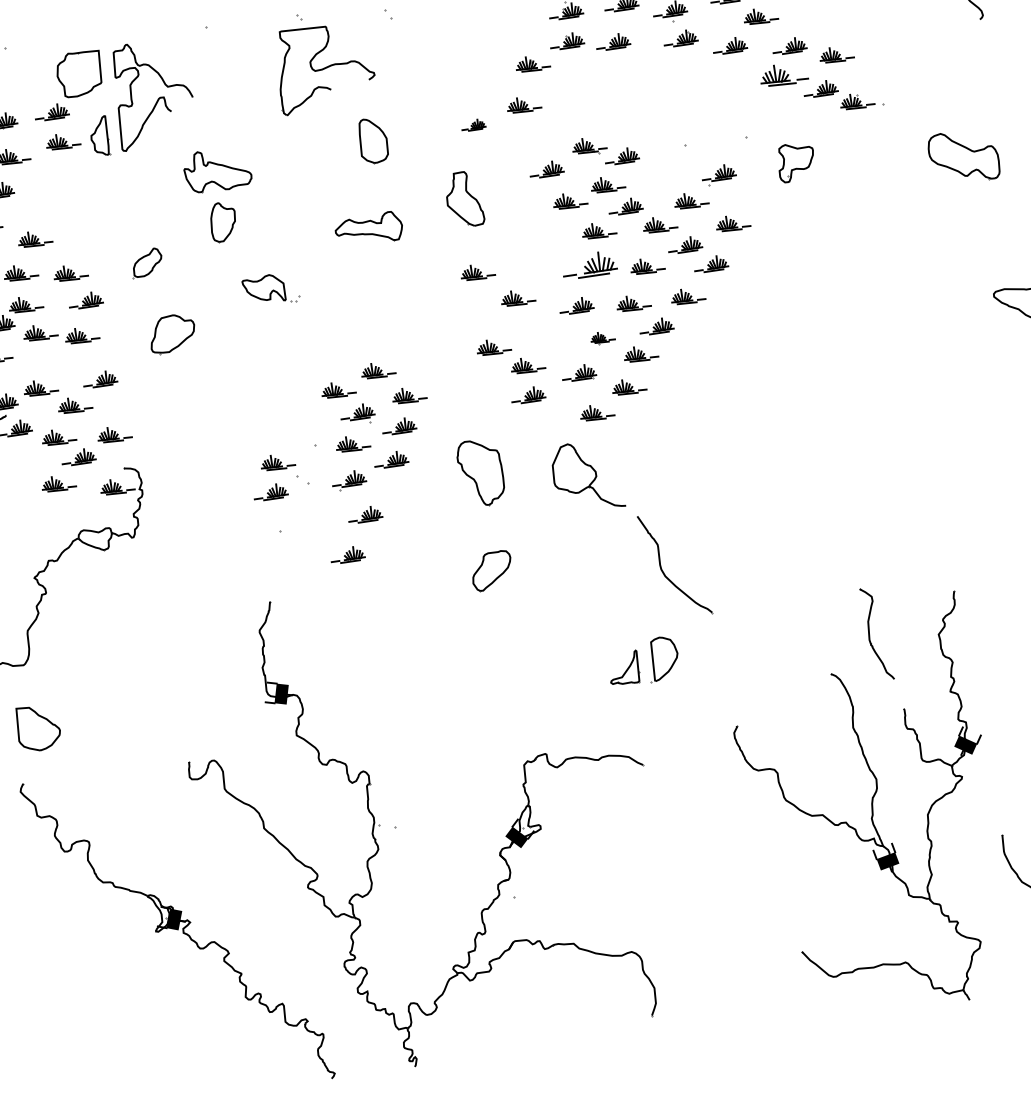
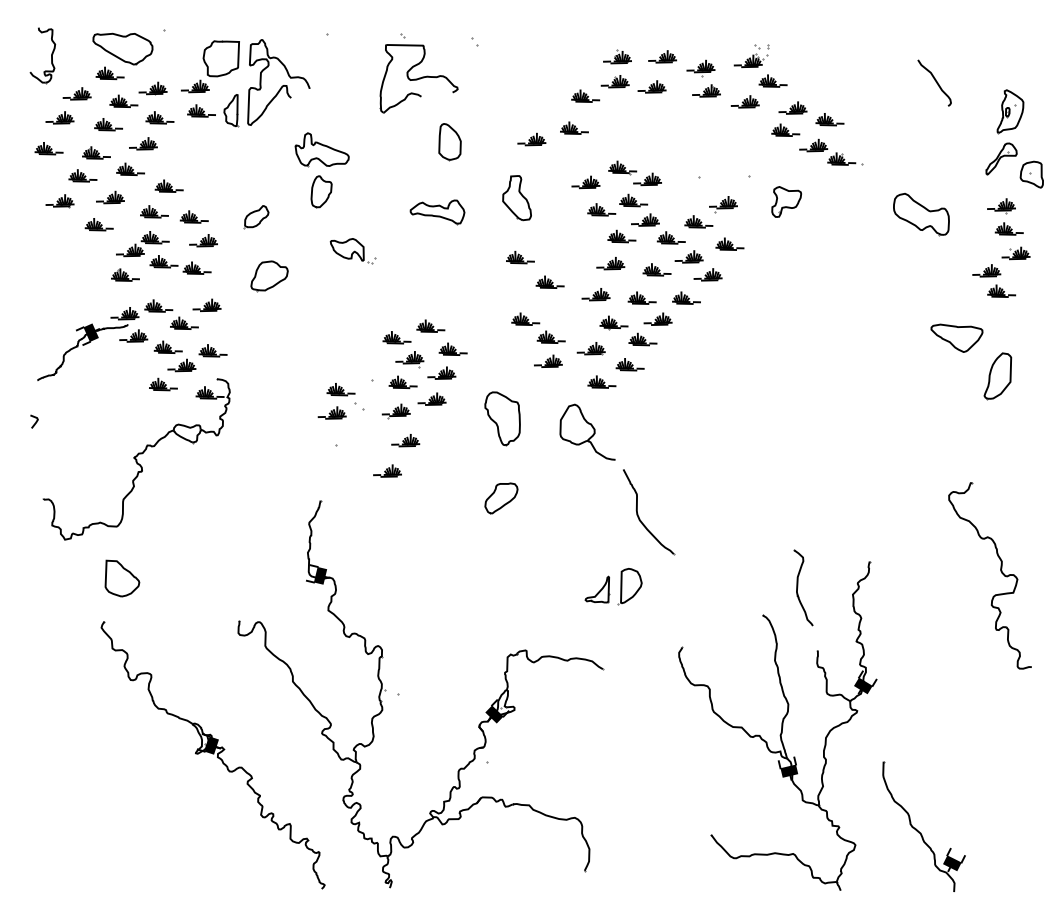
part: (783, 73) -> (785, 129), size x0.71
part: (473, 125) -> (531, 139), size x1.43
part: (589, 265) -> (610, 263), size x0.62
part: (602, 337) -> (613, 322), size x1.43

